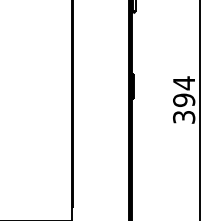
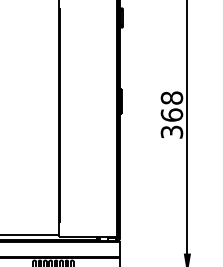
text: (183, 91) -> (171, 106), 394 -> 368

